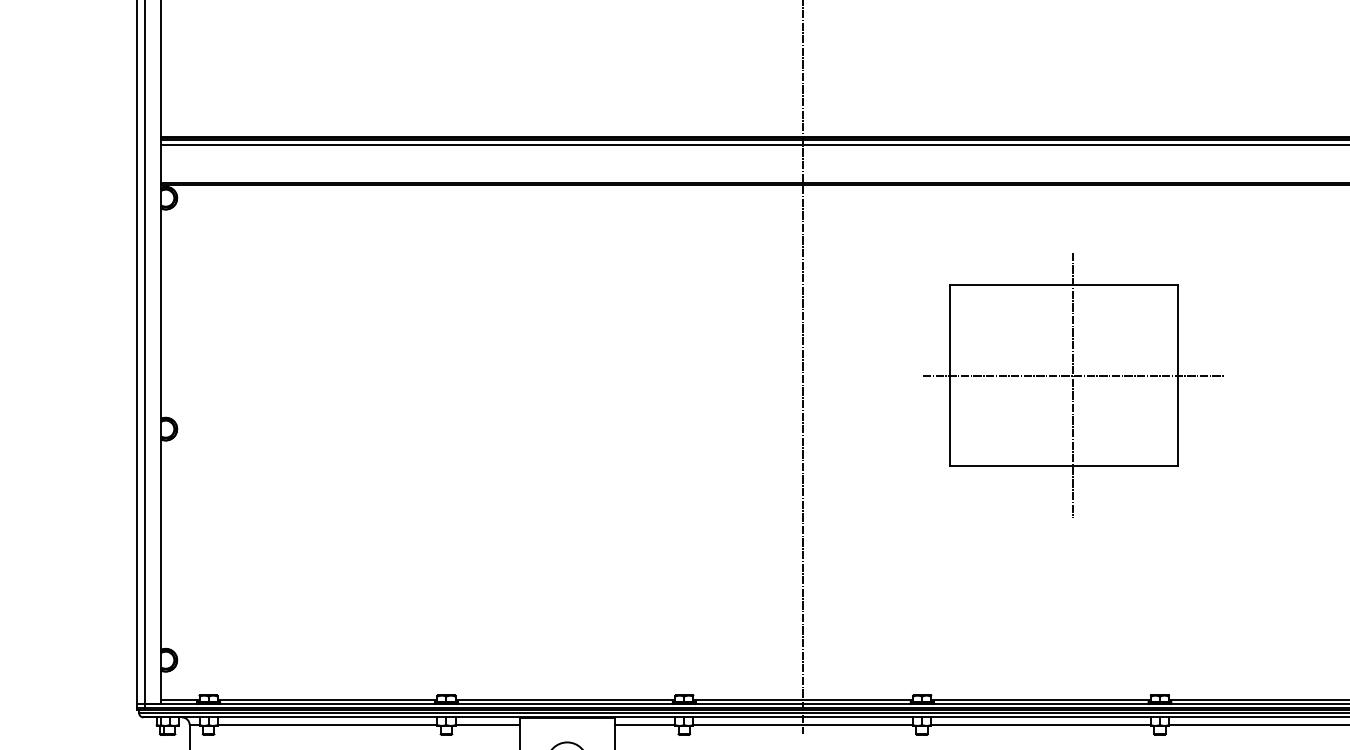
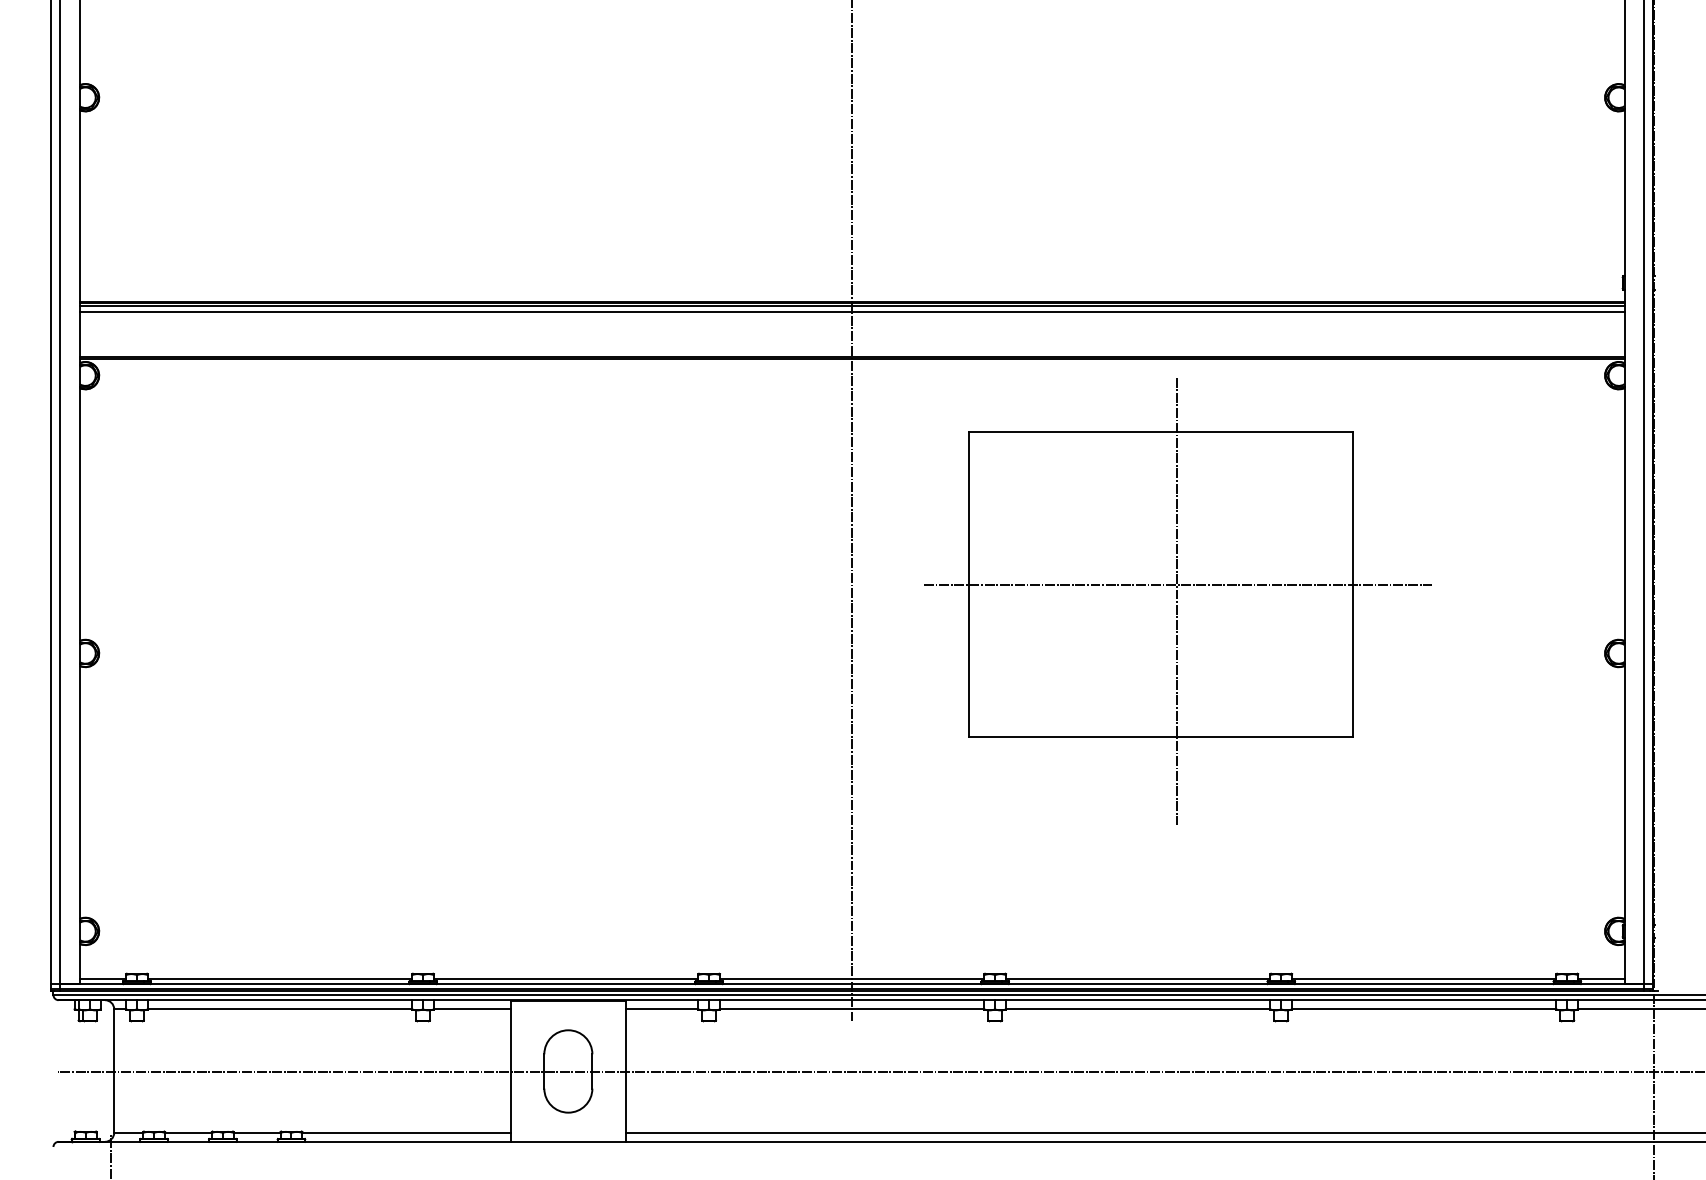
part: (1072, 385) -> (1176, 600), size x1.4

